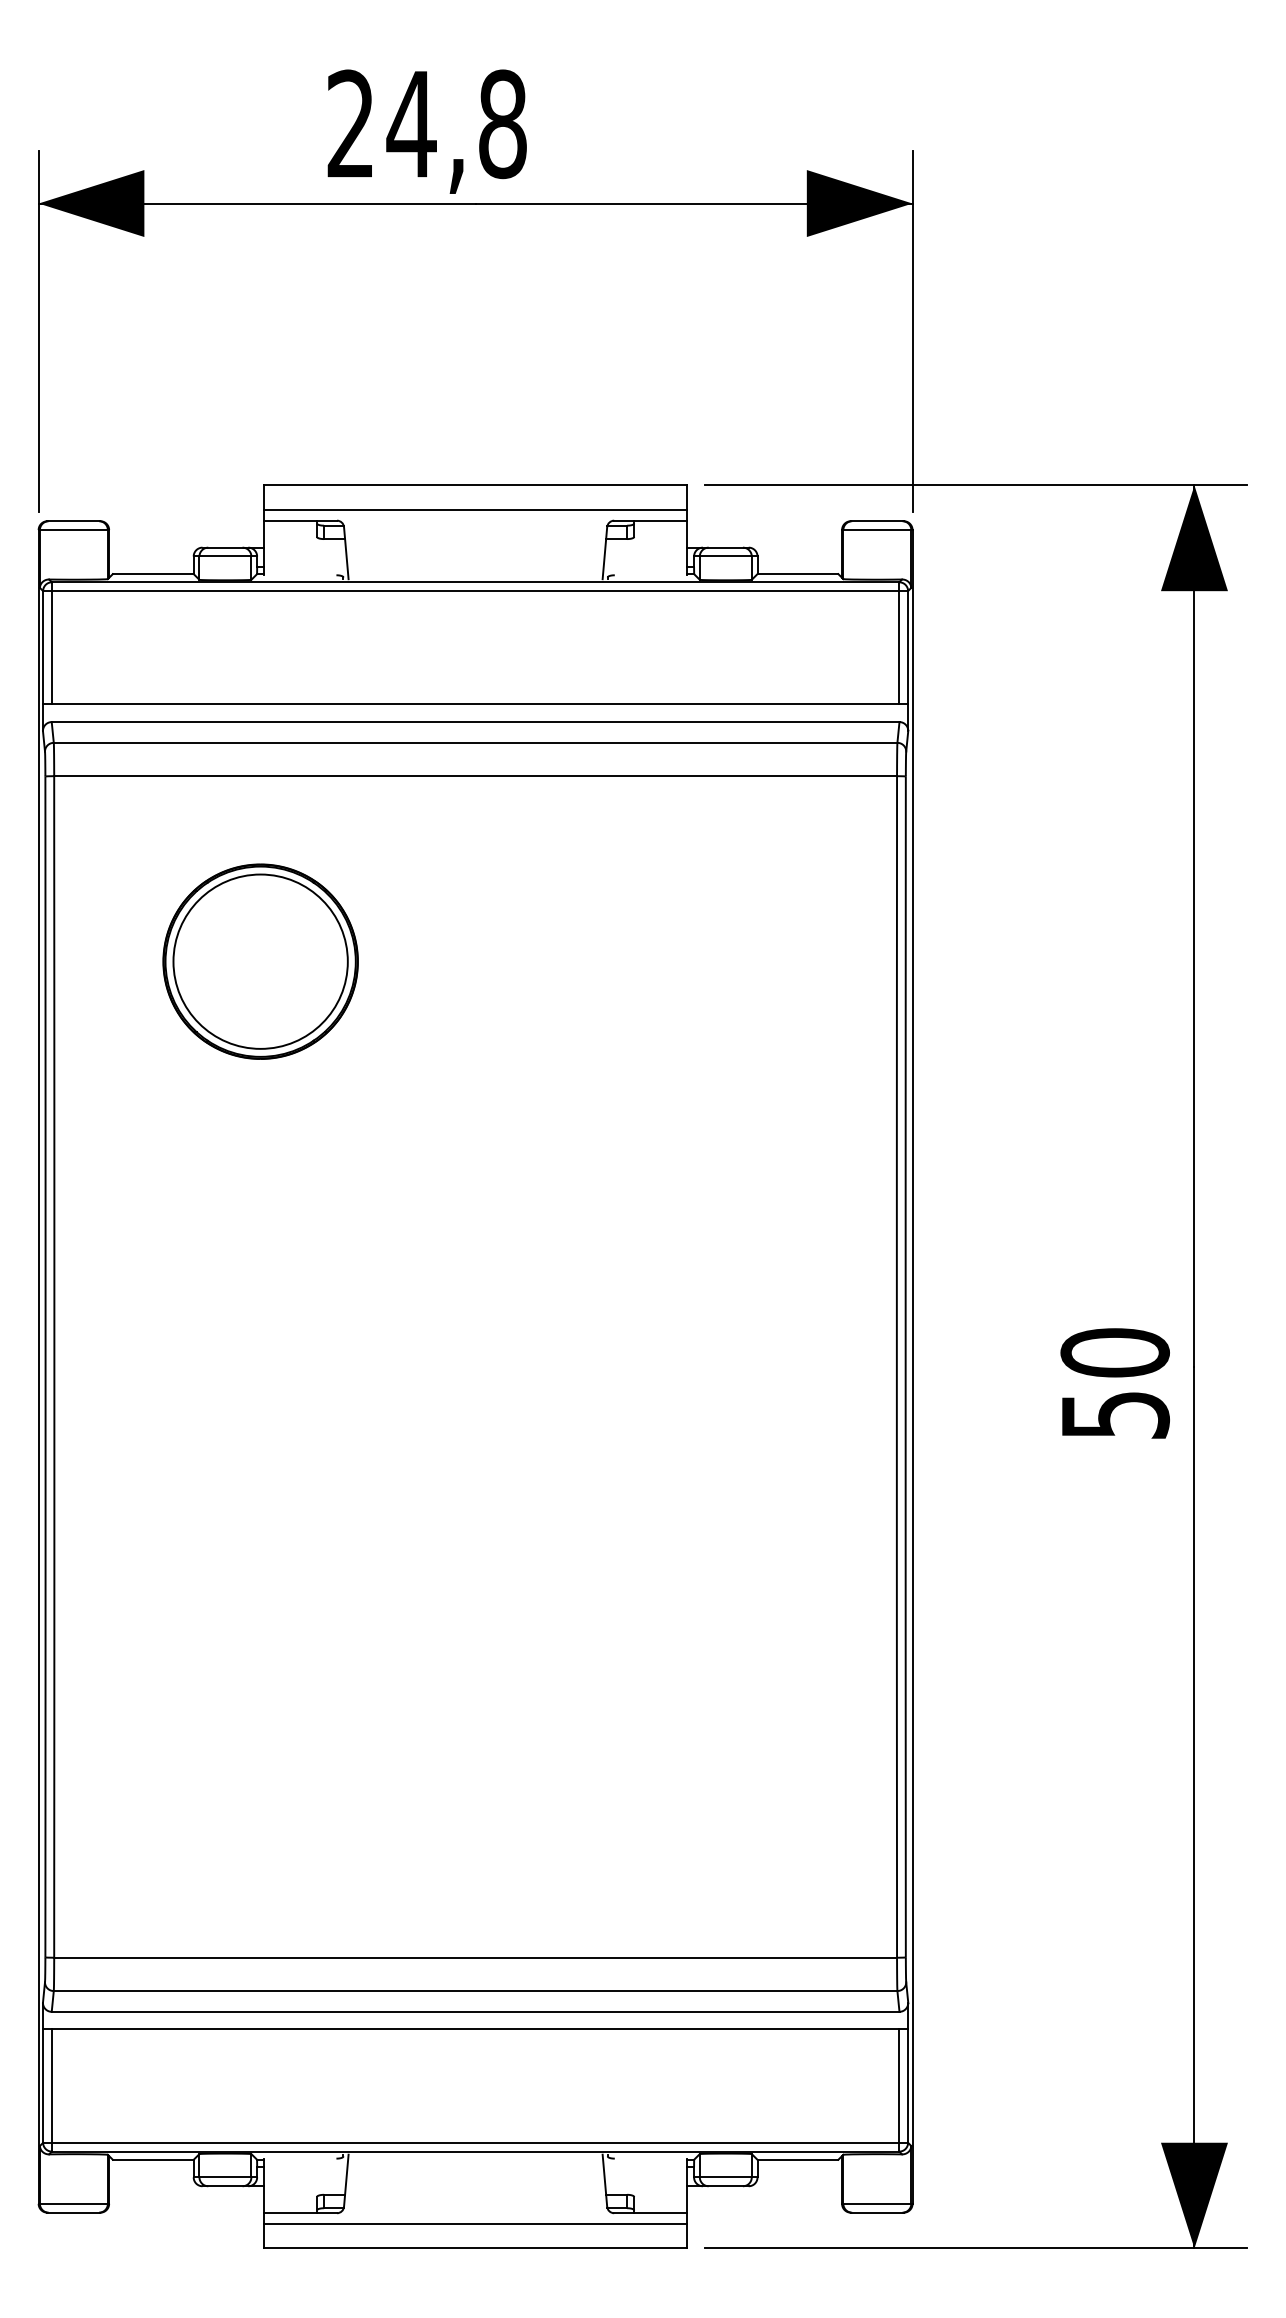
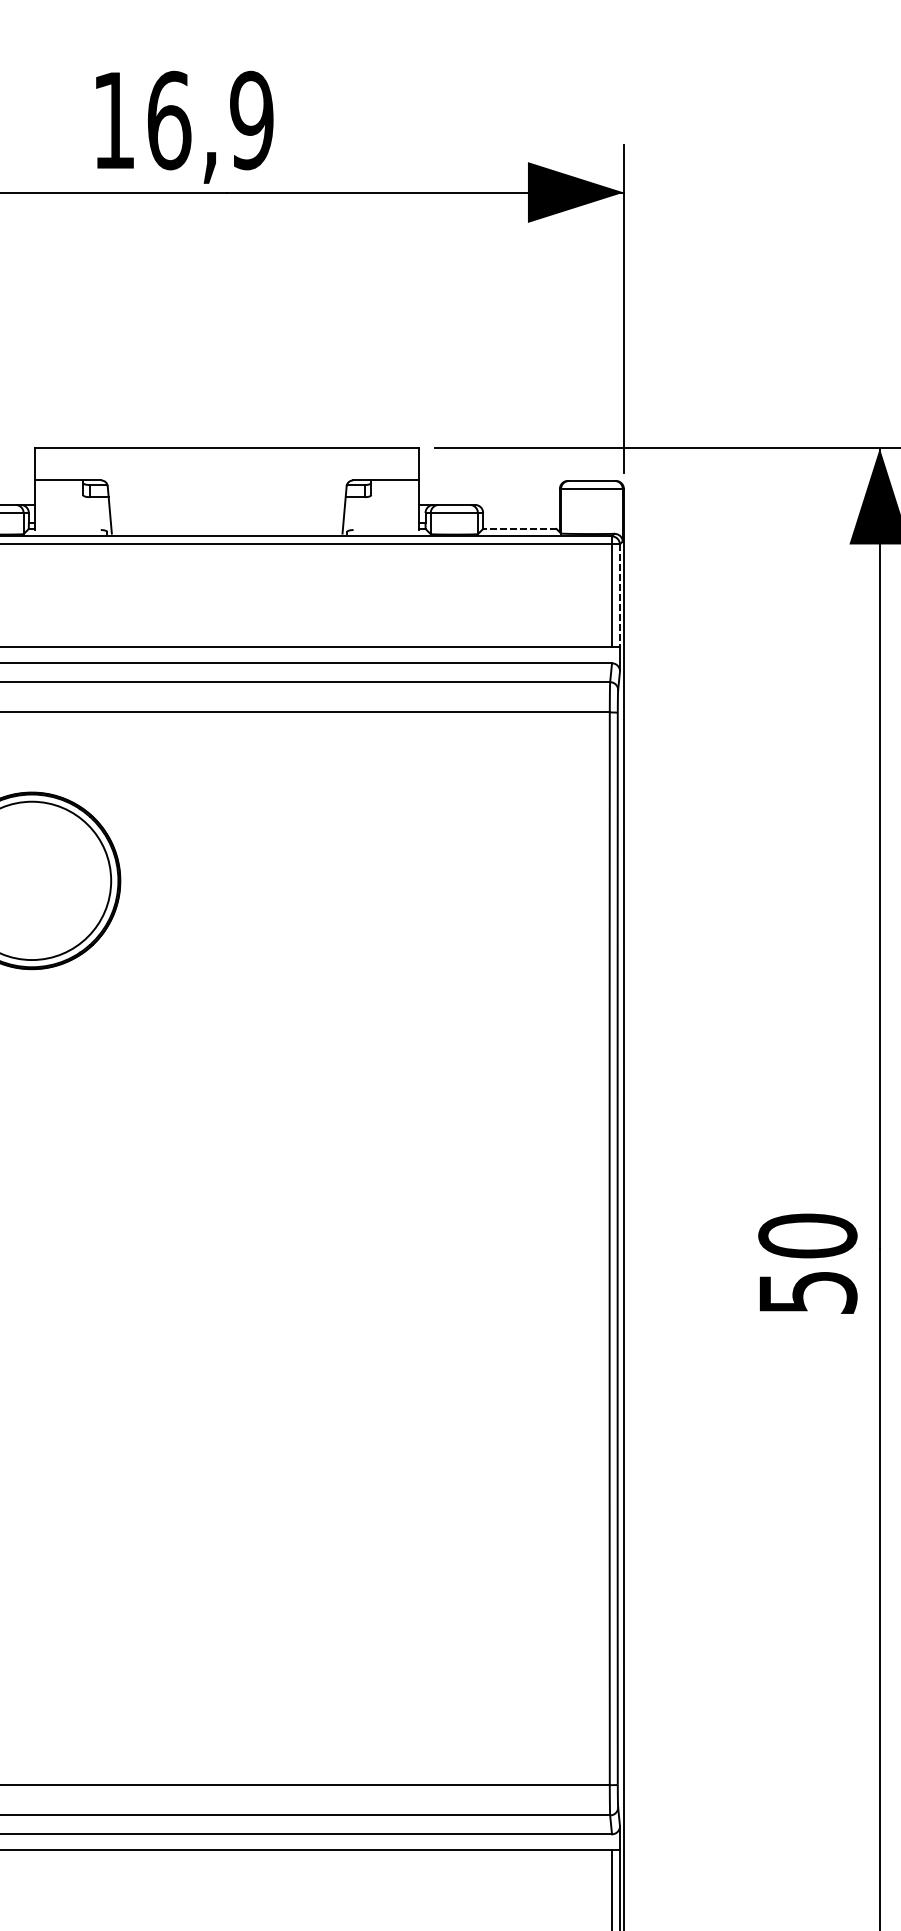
text: (426, 124) -> (182, 120), 24,8 -> 16,9
line: (475, 510) -> (227, 471), removed
line: (797, 574) -> (519, 529), solid -> dashed
line: (908, 647) -> (620, 595), solid -> dashed

